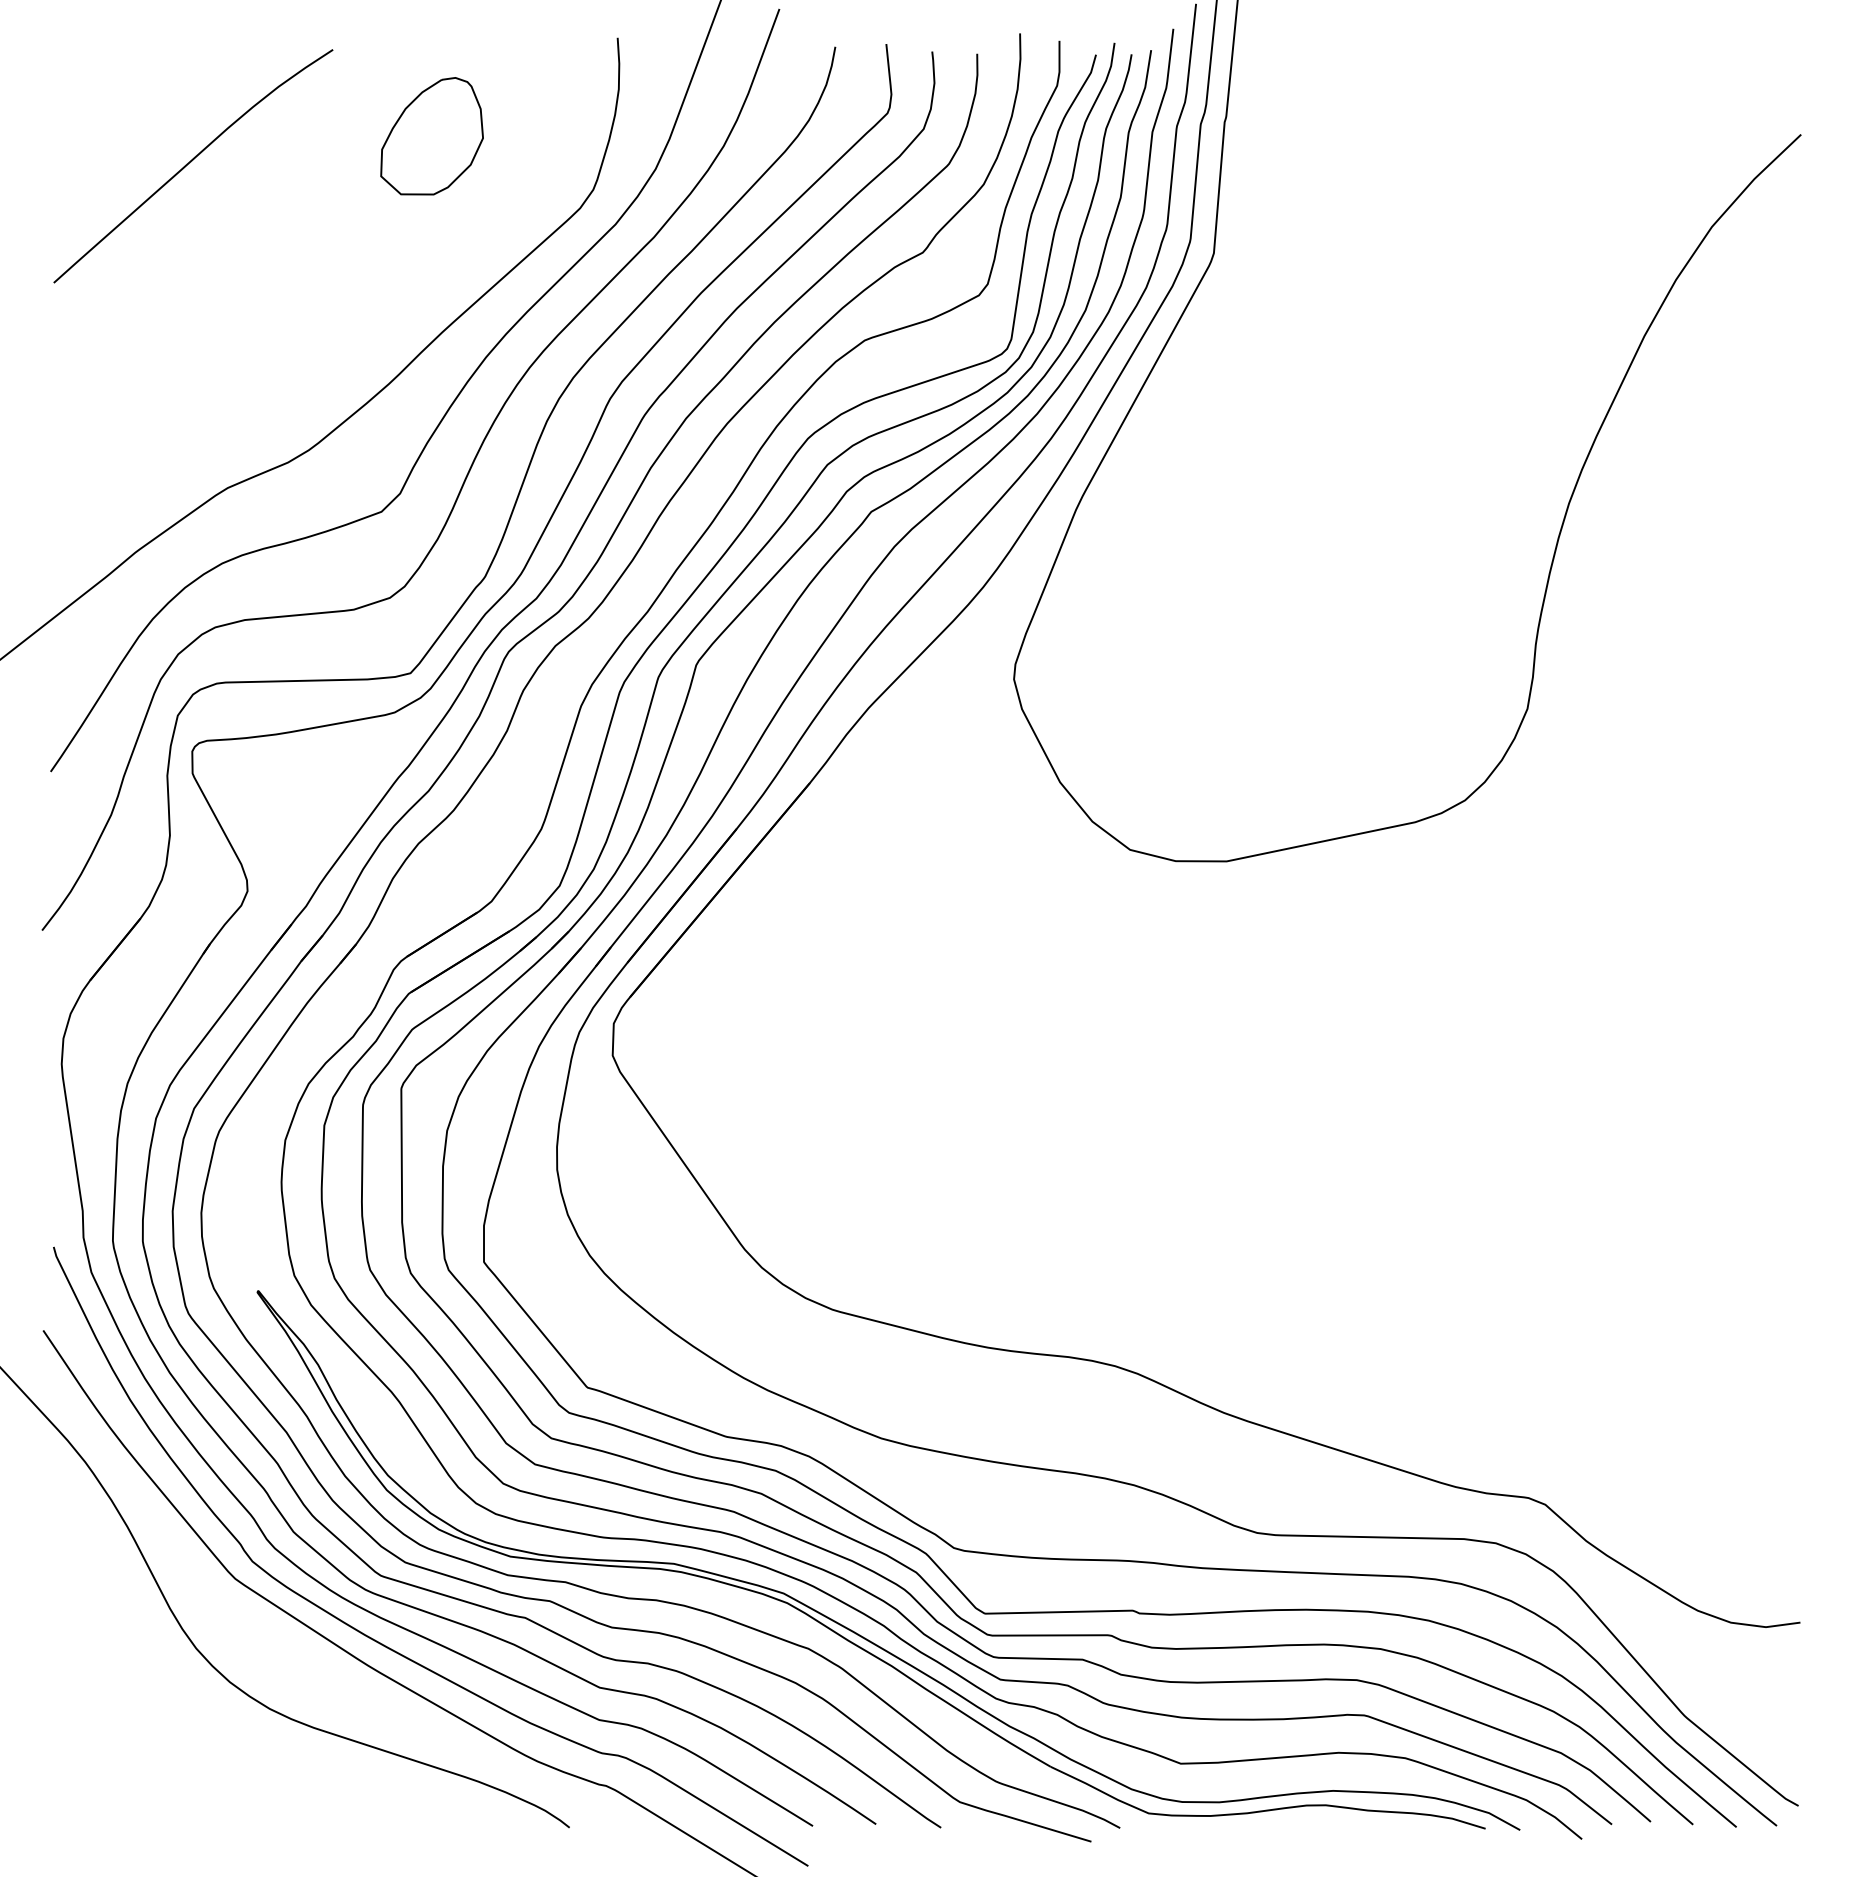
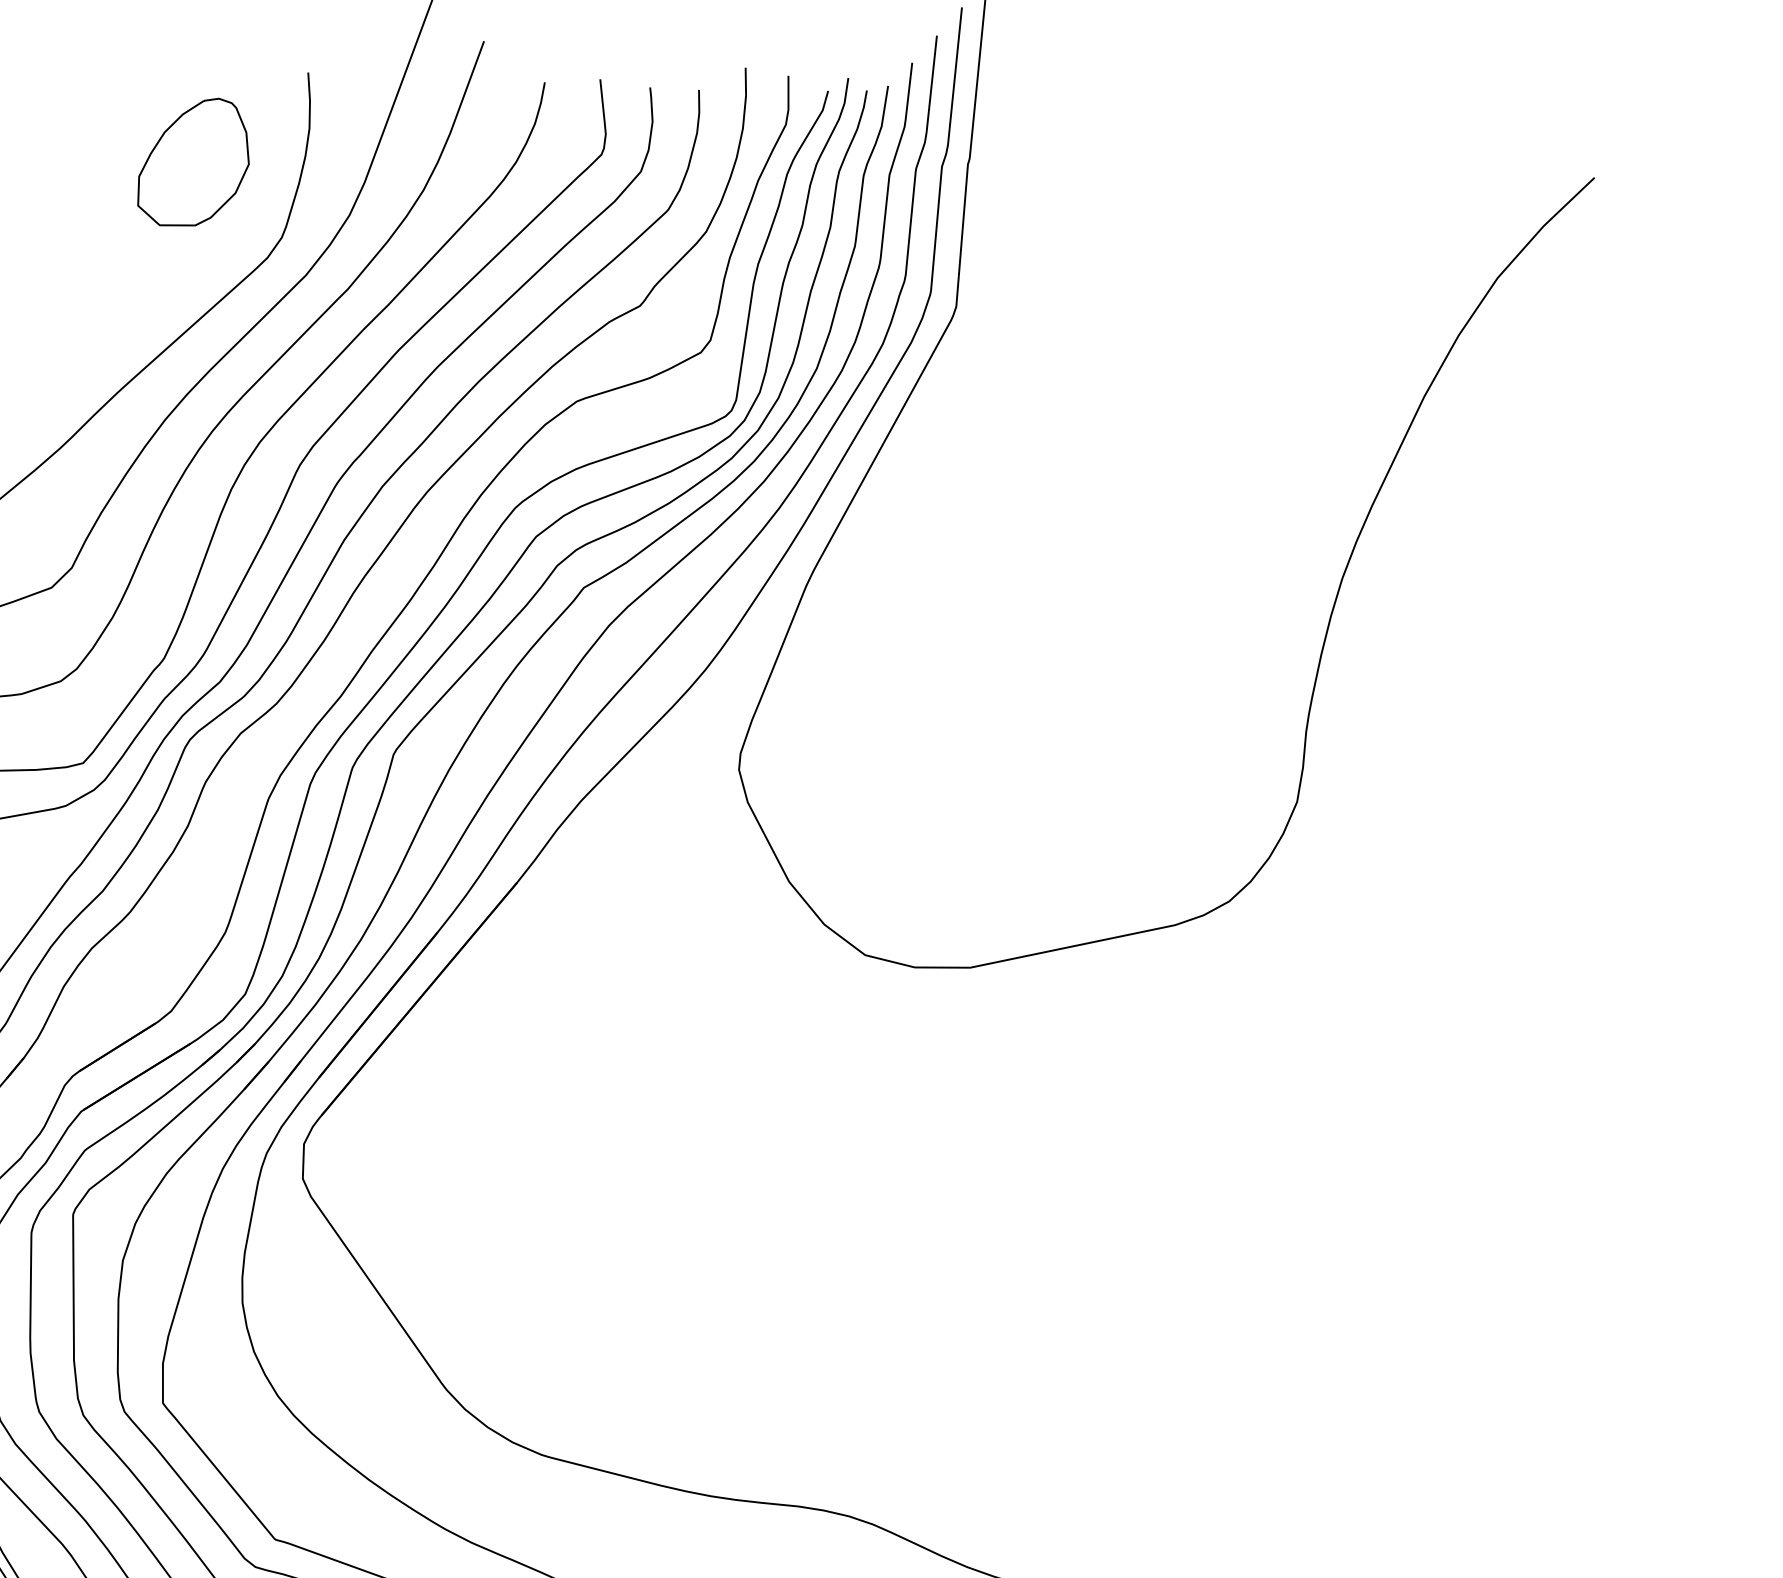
part: (431, 136) -> (192, 162), moved

